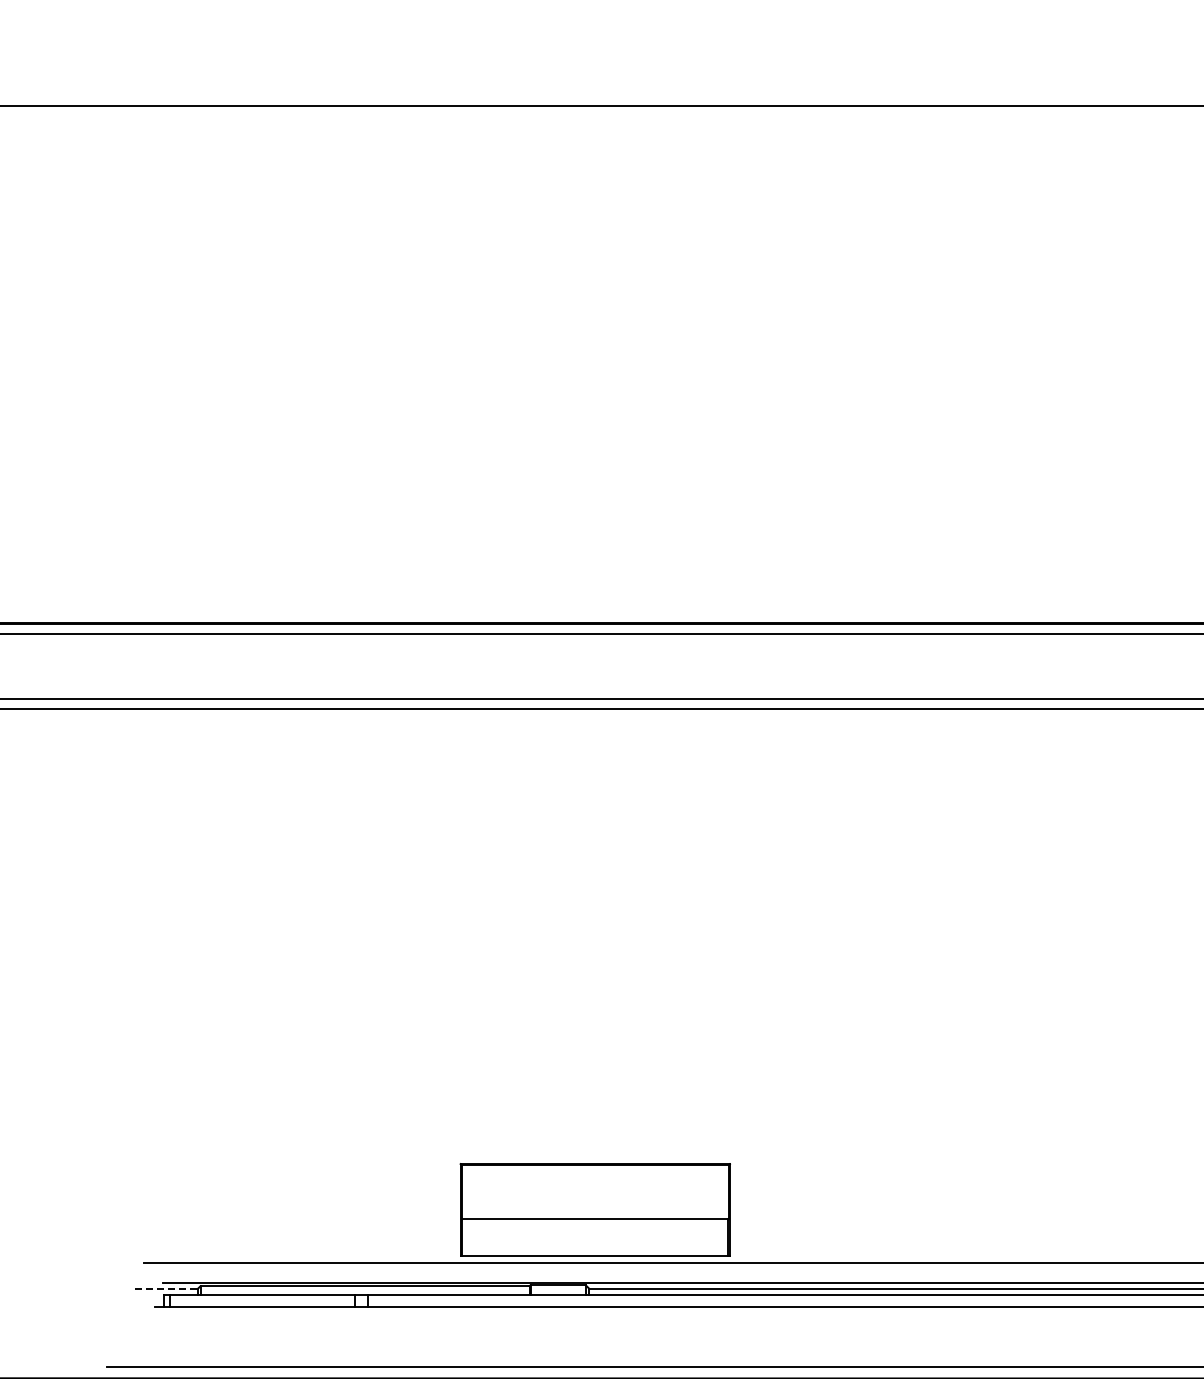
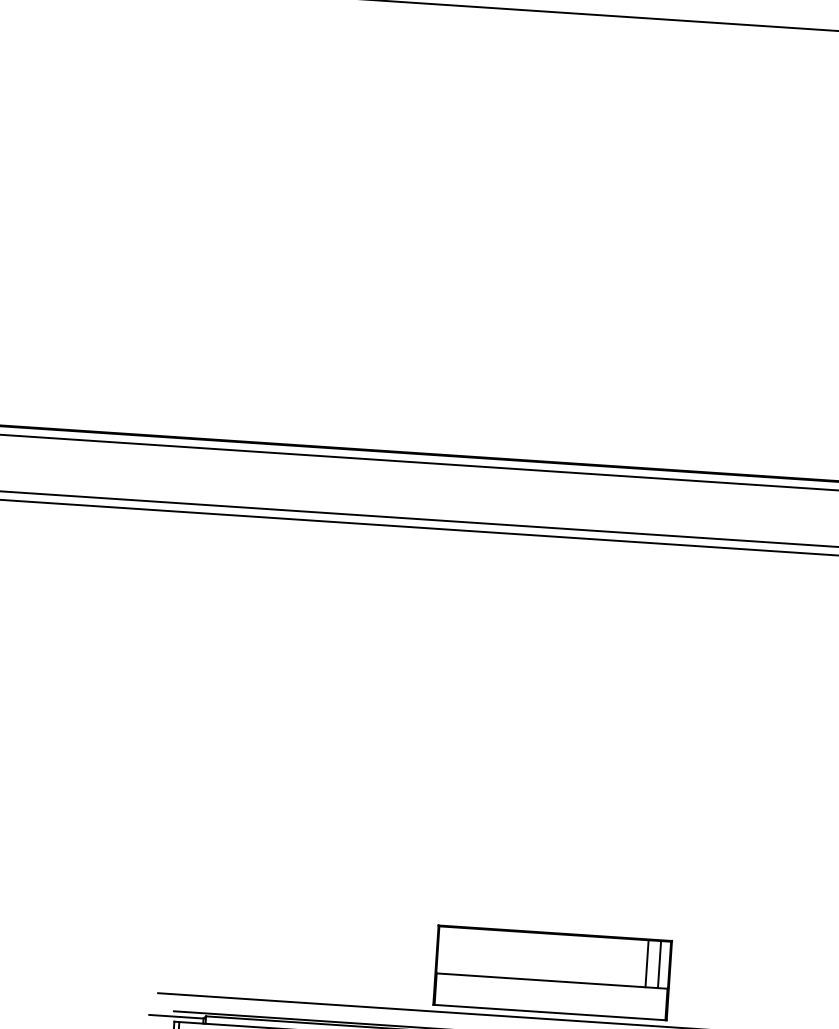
line: (703, 1192) -> (647, 964), added
line: (717, 1192) -> (659, 964), added
line: (166, 1288) -> (176, 1016), dashed -> solid

